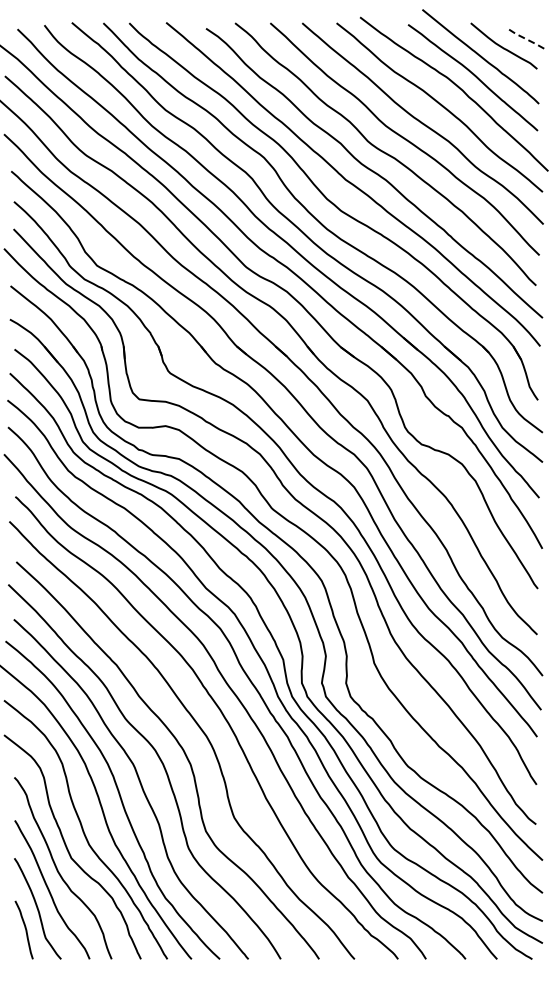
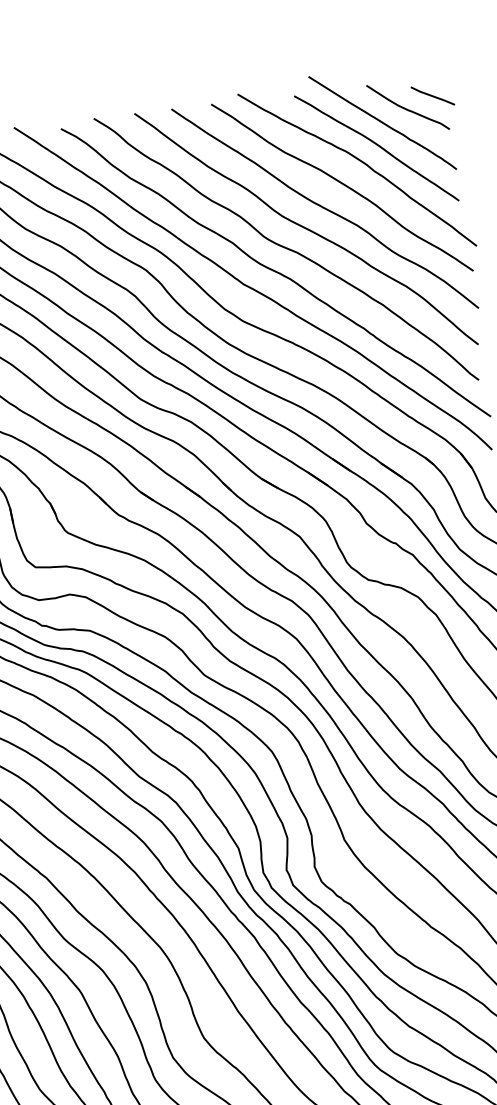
line: (526, 39) -> (433, 96), dashed -> solid

